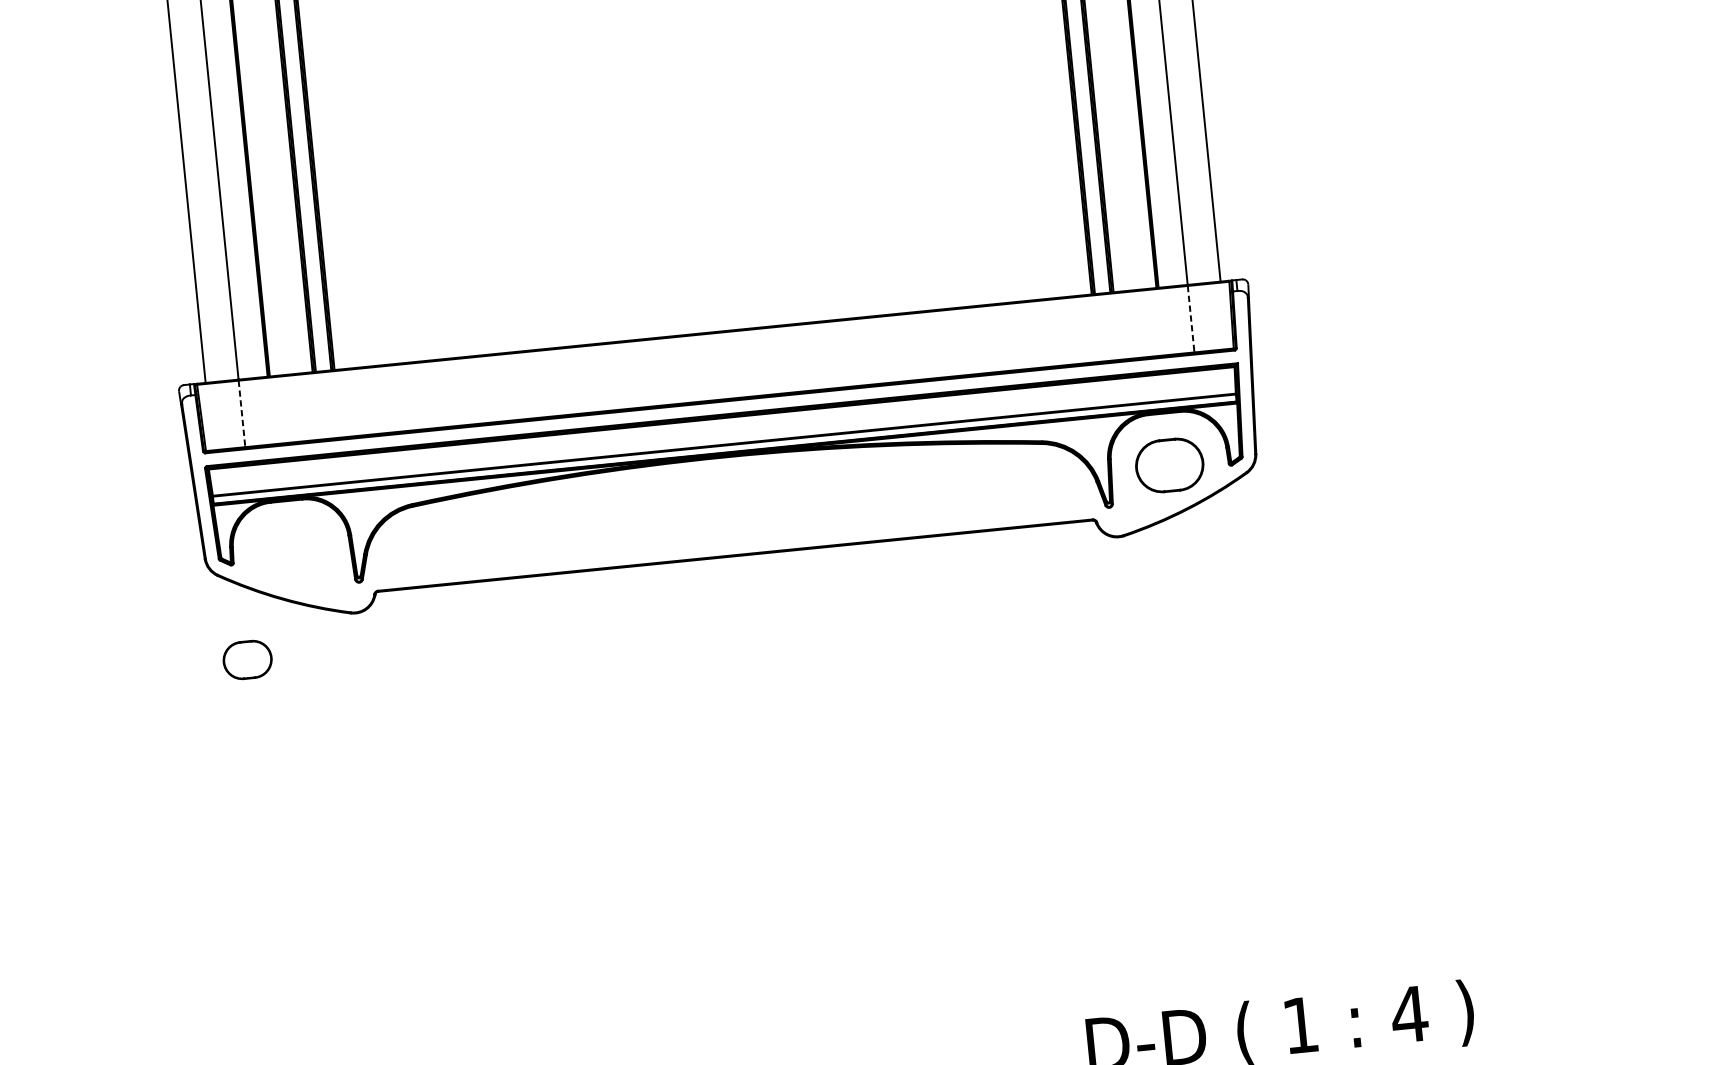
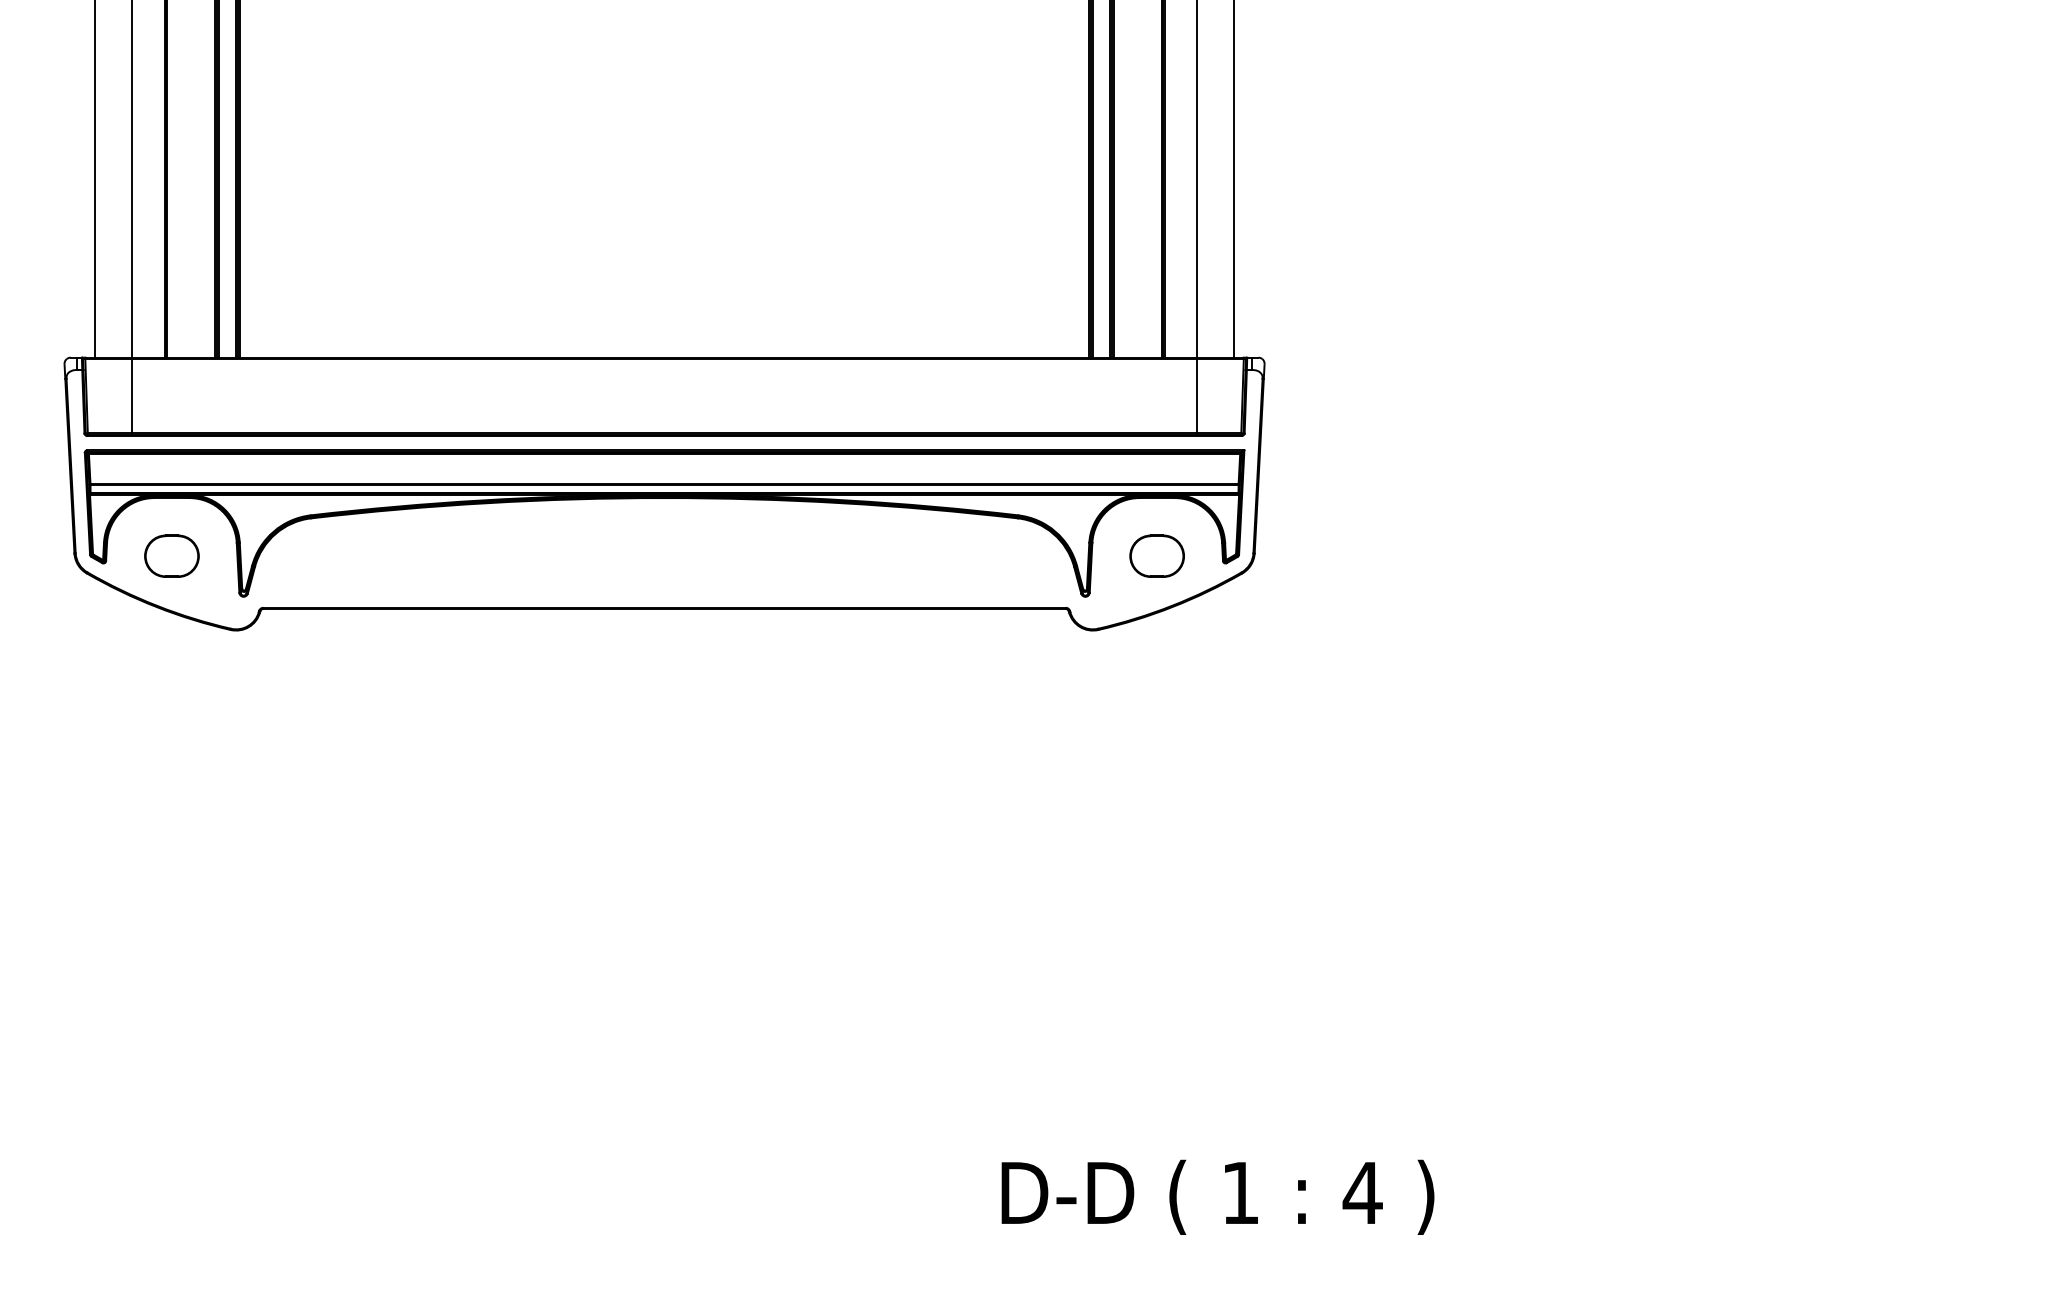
line: (1191, 319) -> (1197, 396), dashed -> solid
line: (241, 414) -> (131, 396), dashed -> solid
part: (1169, 464) -> (1156, 555), size x0.71
part: (247, 659) -> (171, 555), moved

